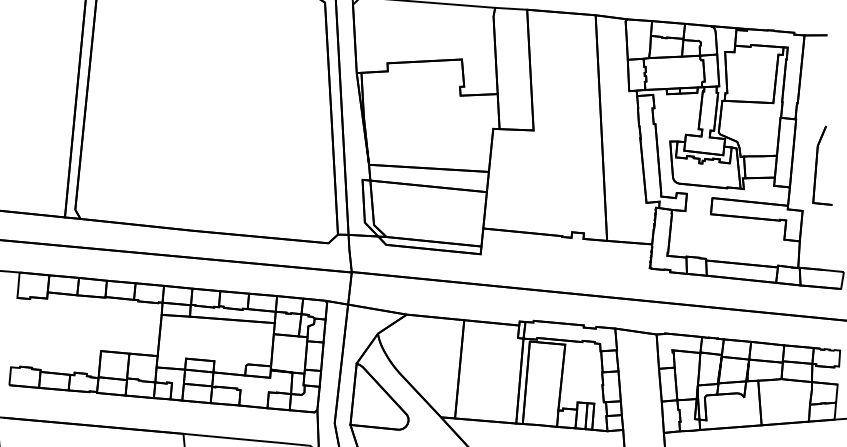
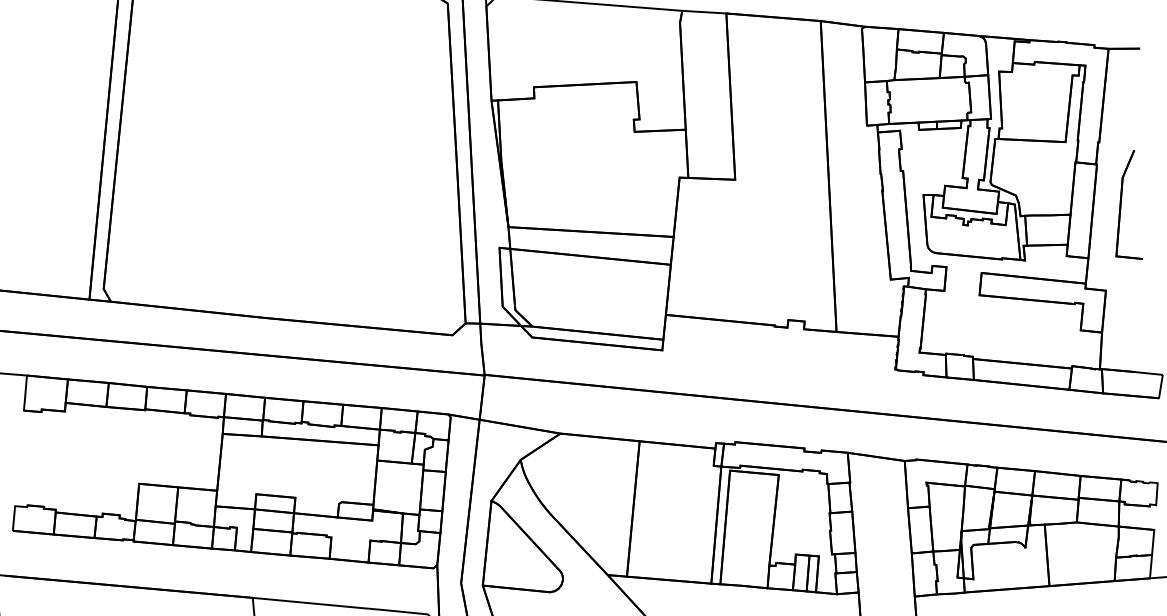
part: (822, 165) -> (1129, 204), moved

